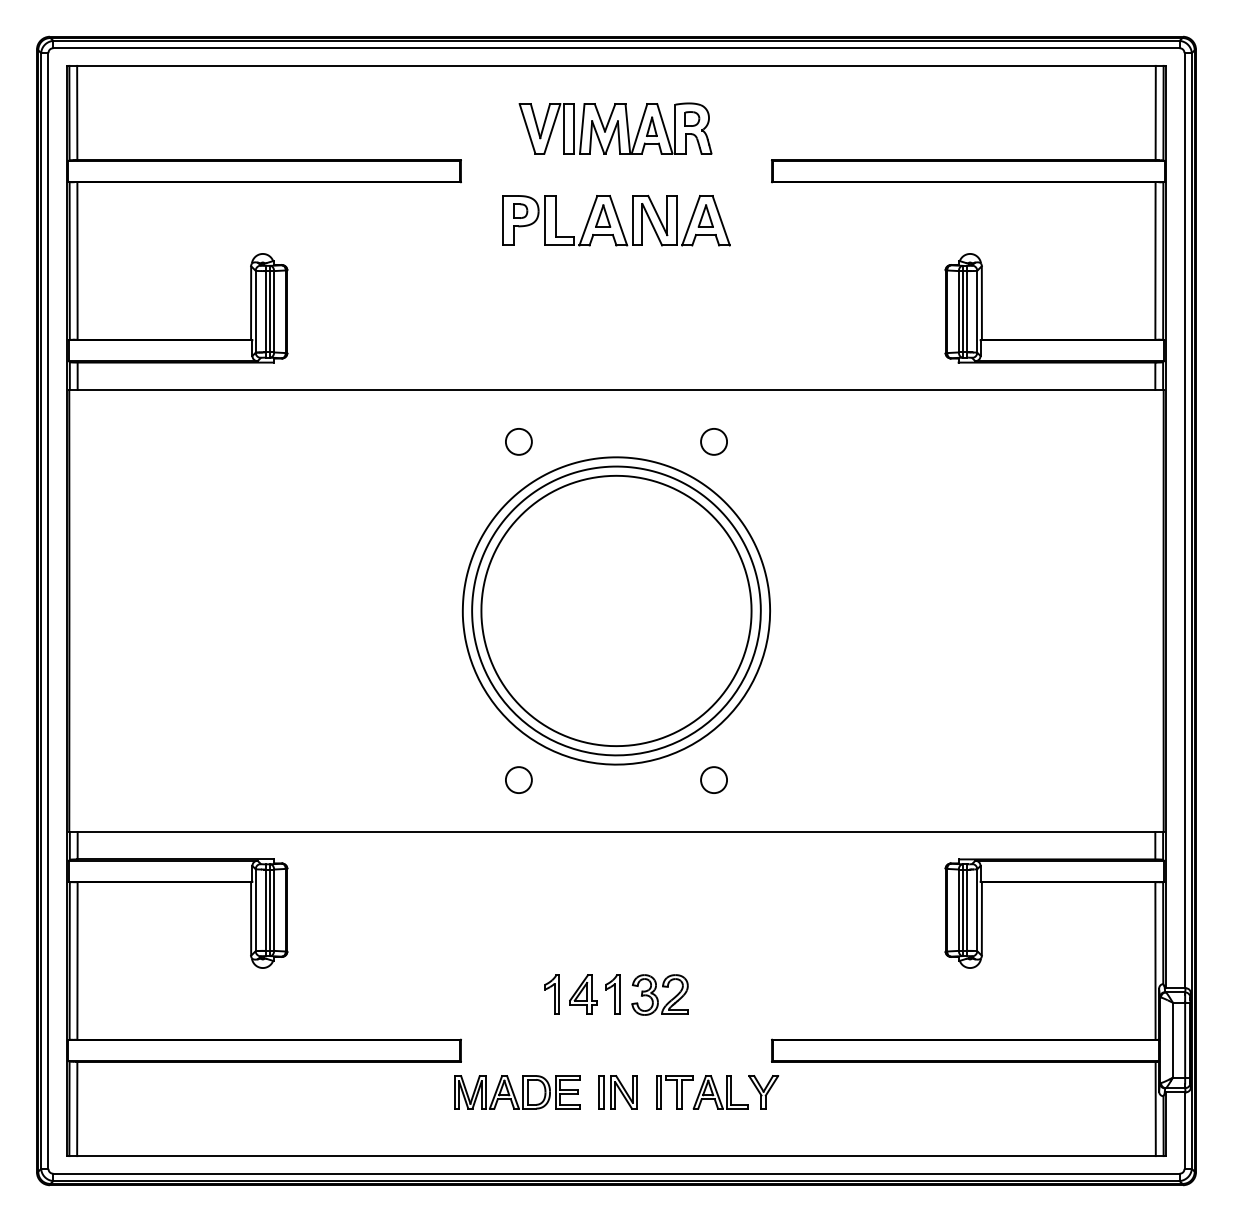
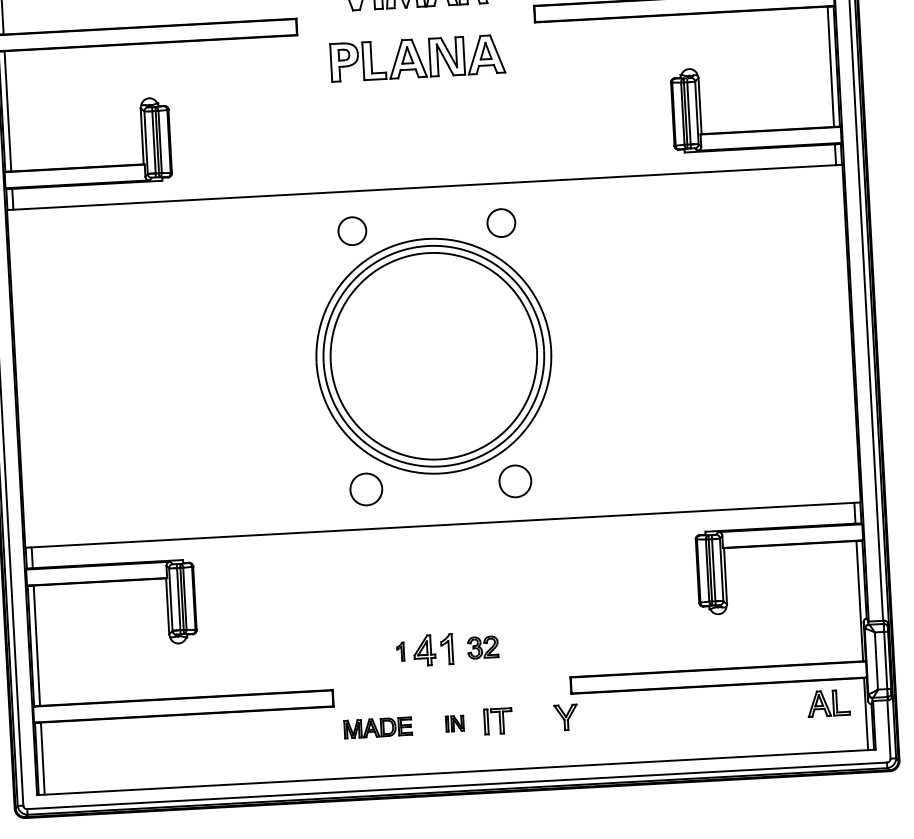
circle: (518, 441) -> (352, 230), size x1.4
circle: (713, 441) -> (500, 222), size x1.4
circle: (518, 779) -> (366, 488), size x1.6
circle: (713, 779) -> (514, 480), size x1.6
part: (551, 994) -> (400, 651), size x0.6
part: (659, 994) -> (482, 647), size x0.7
part: (517, 1092) -> (378, 727), size x0.7
part: (617, 1092) -> (454, 723), size x0.6
part: (720, 1092) -> (828, 703), moved

